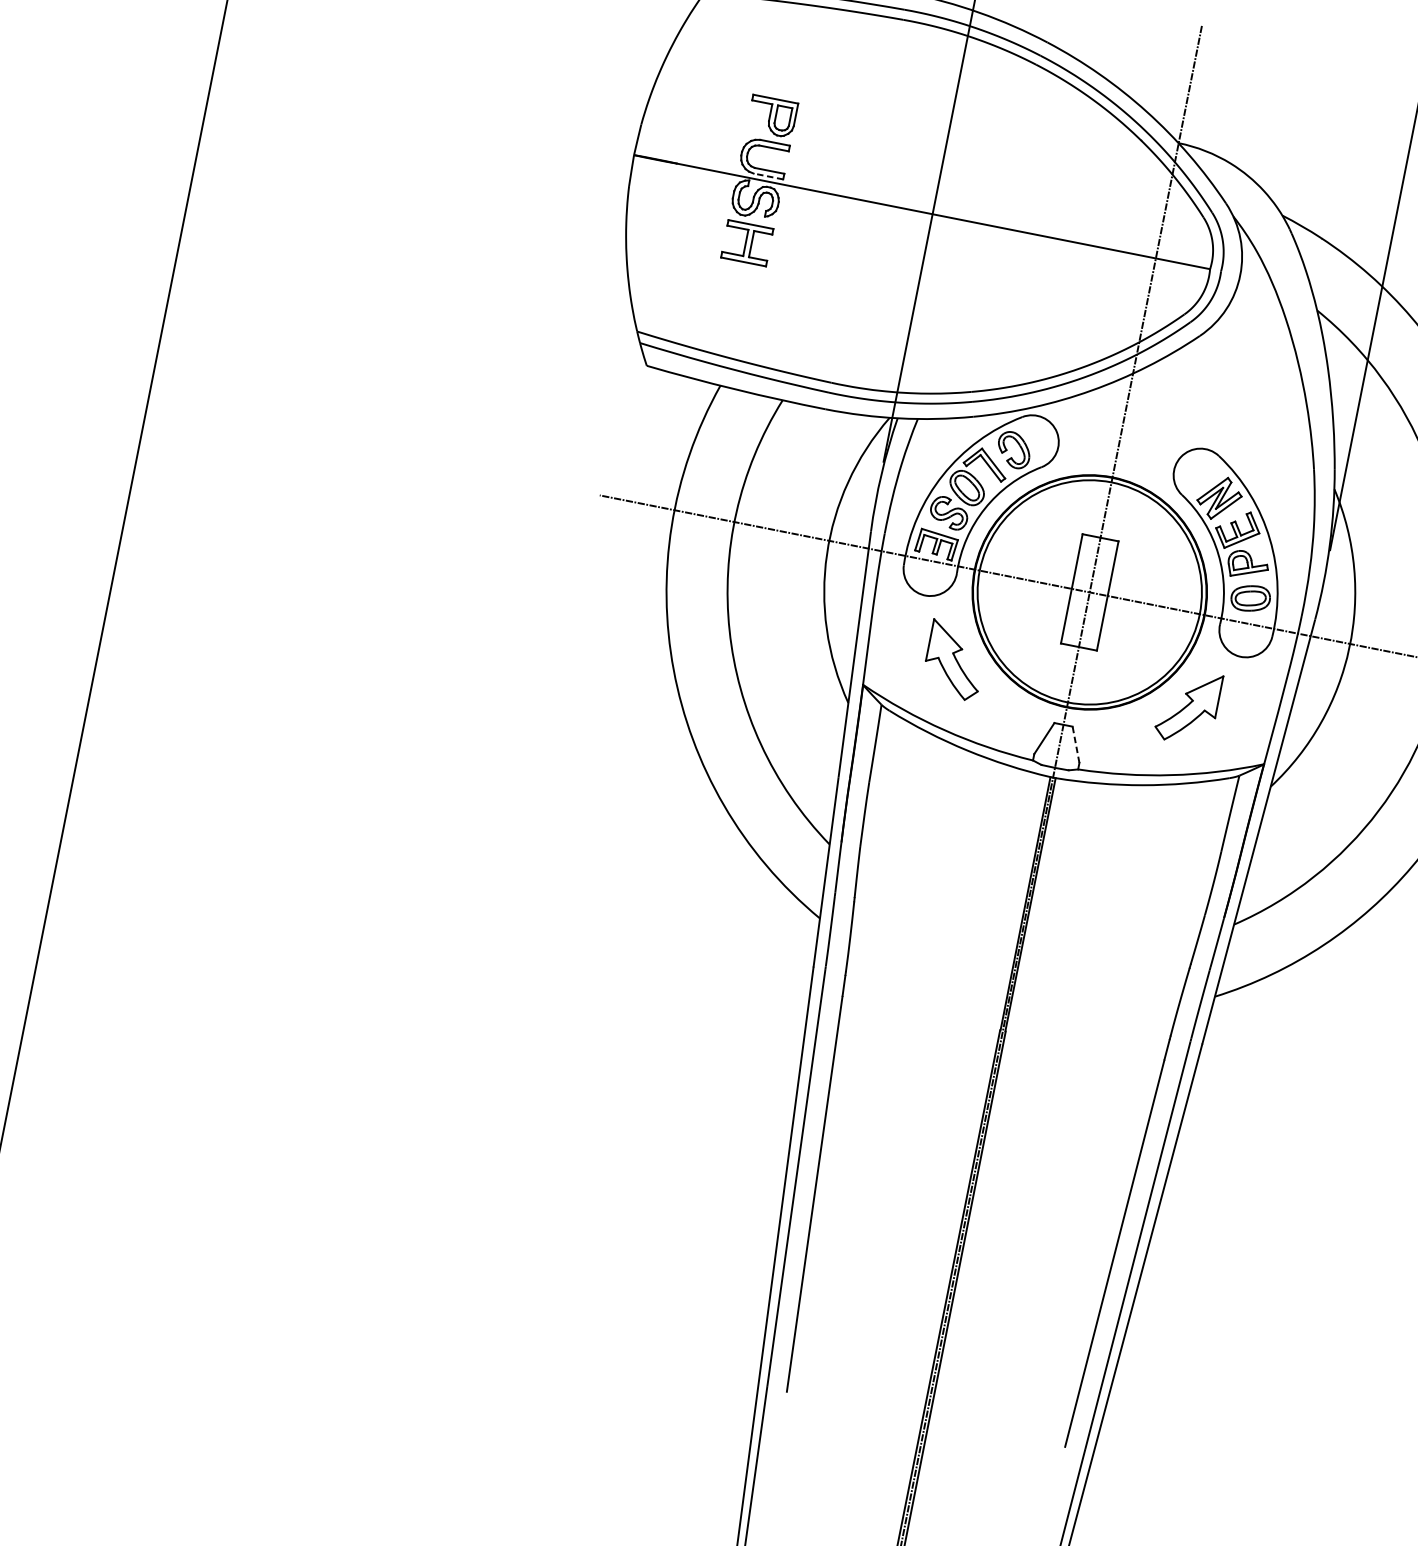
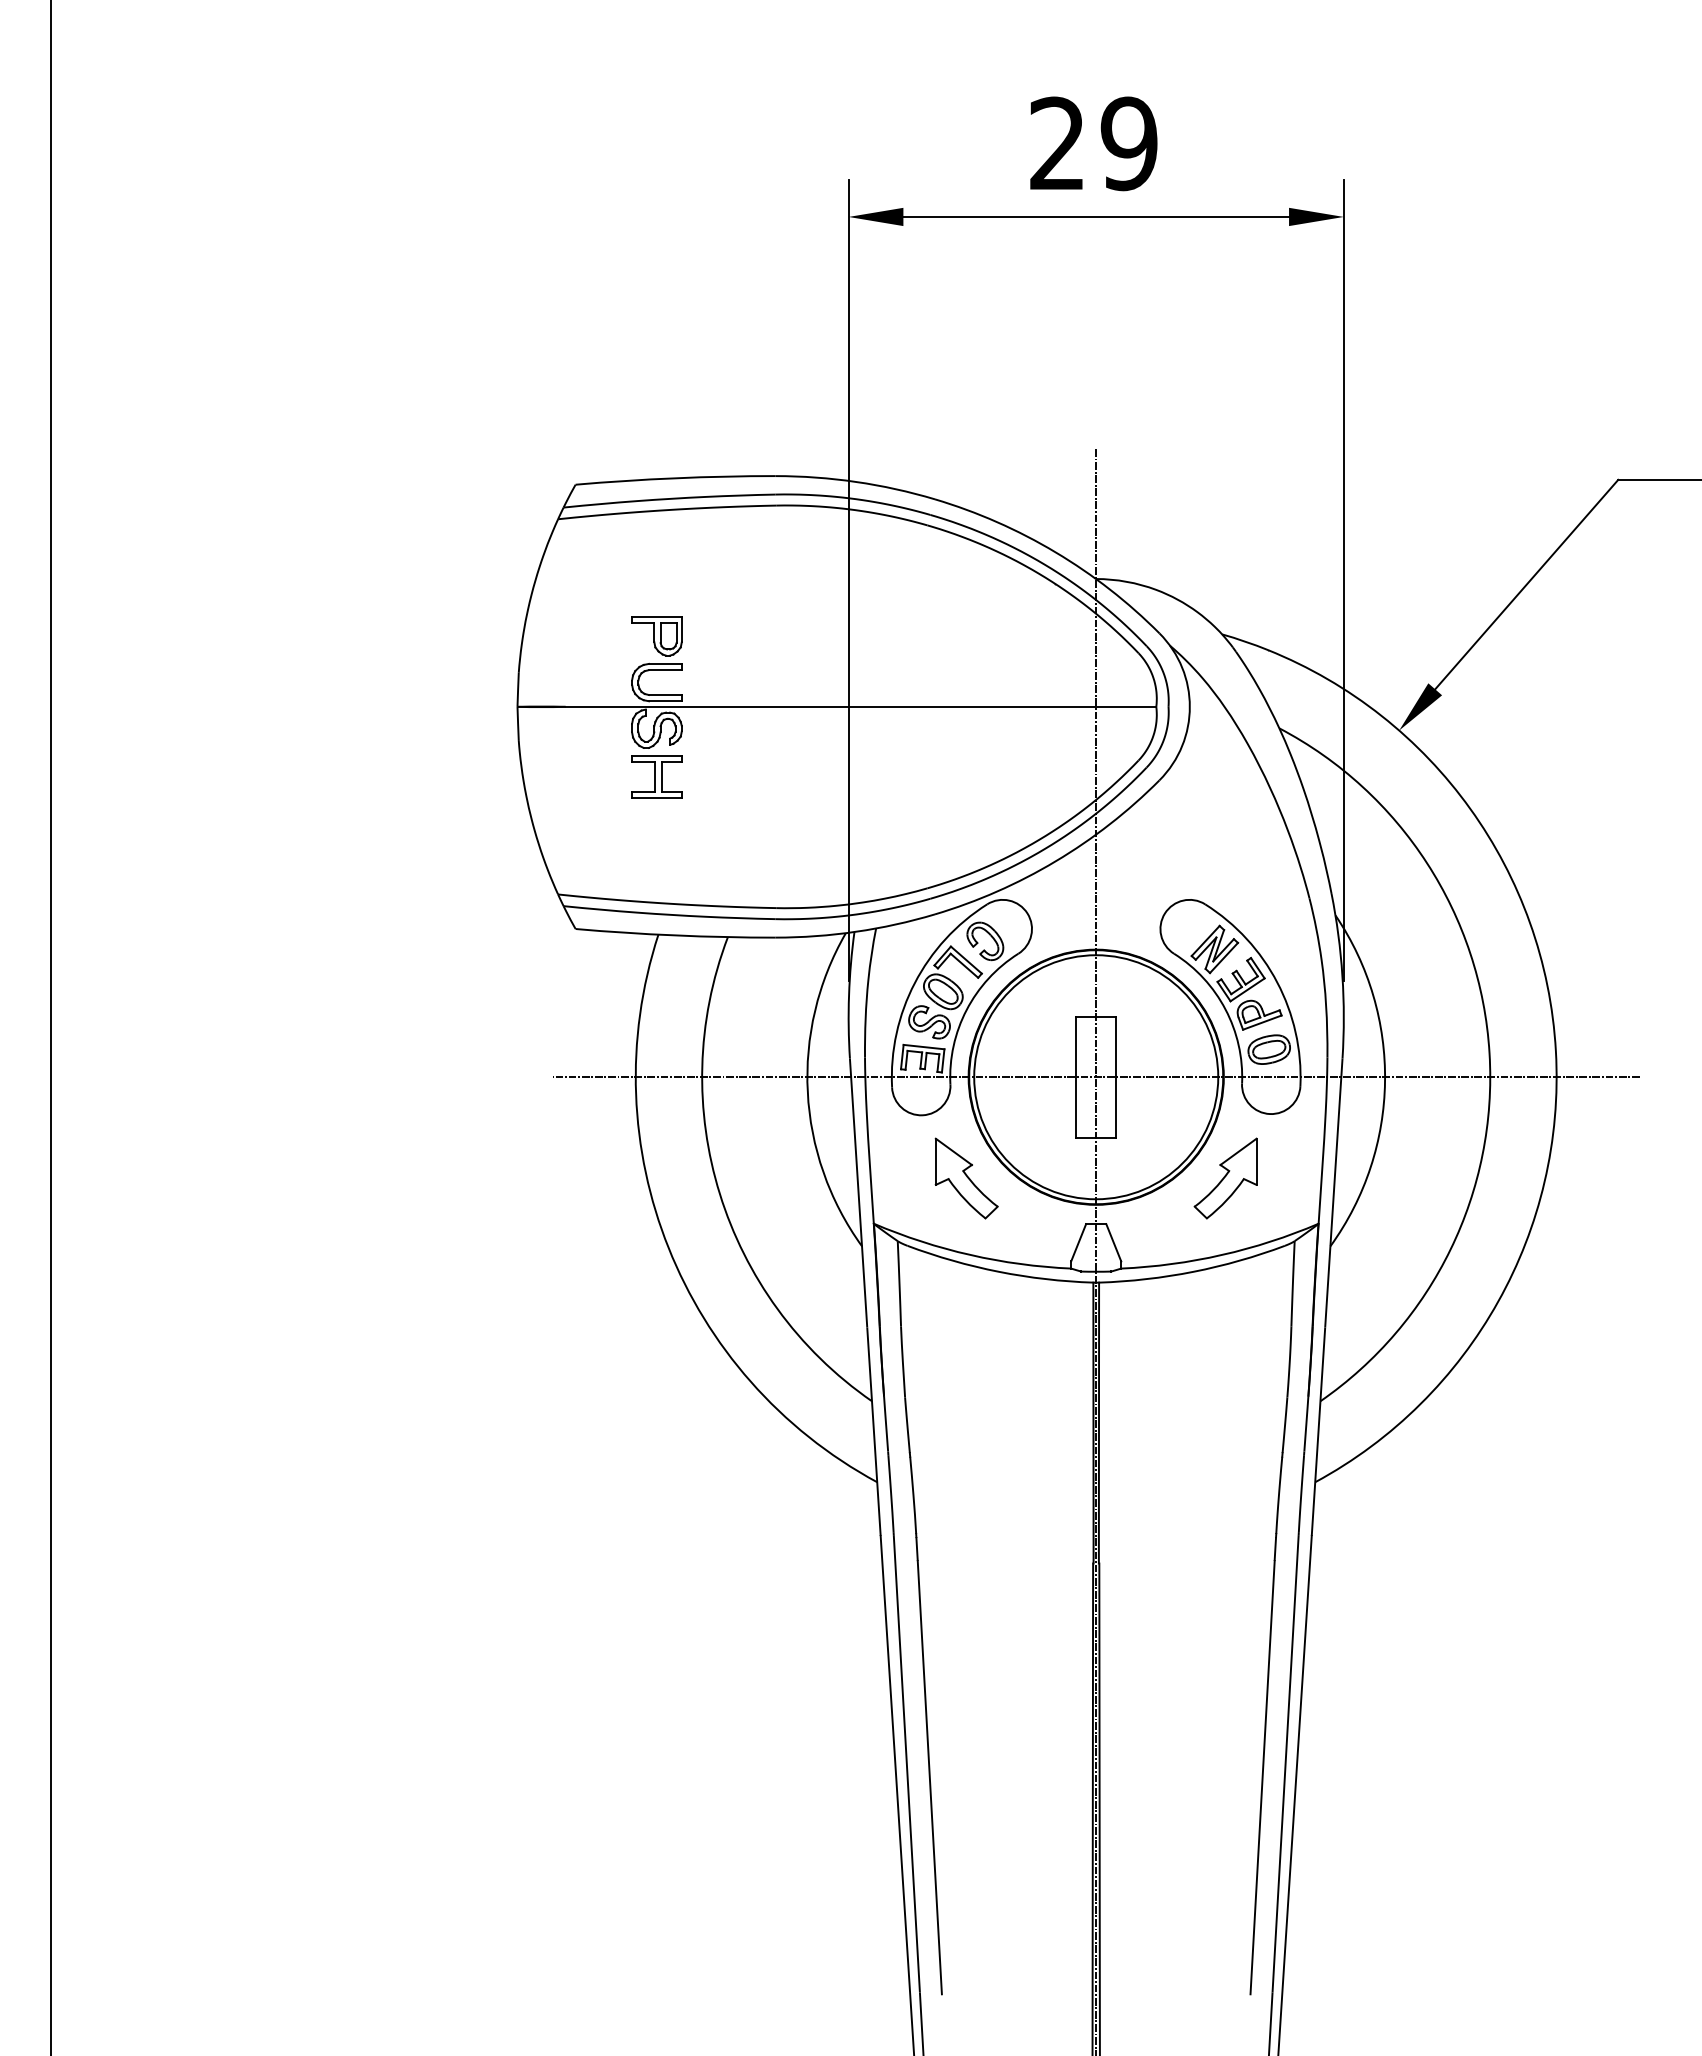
line: (767, 176) -> (664, 701), dashed -> solid
line: (1075, 744) -> (1113, 1242), dashed -> solid

